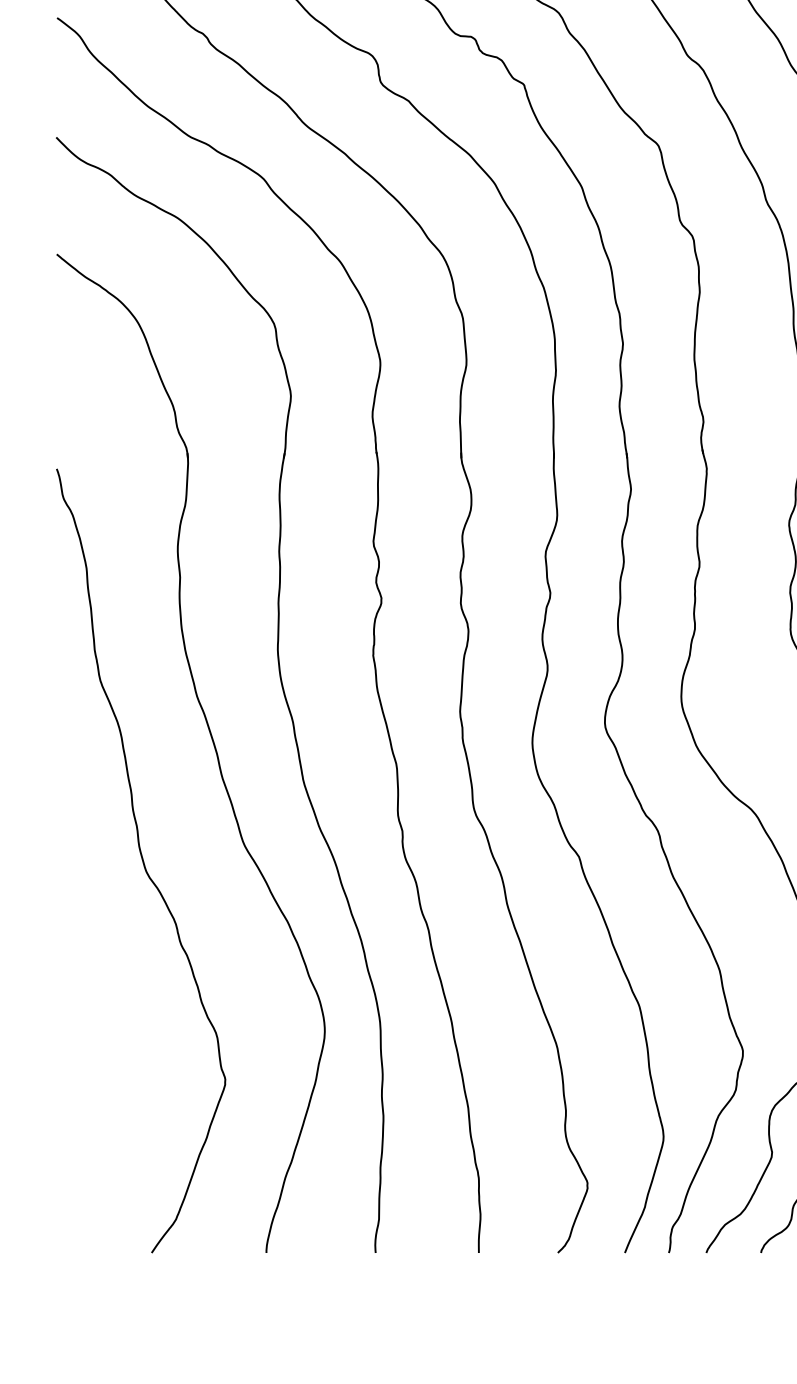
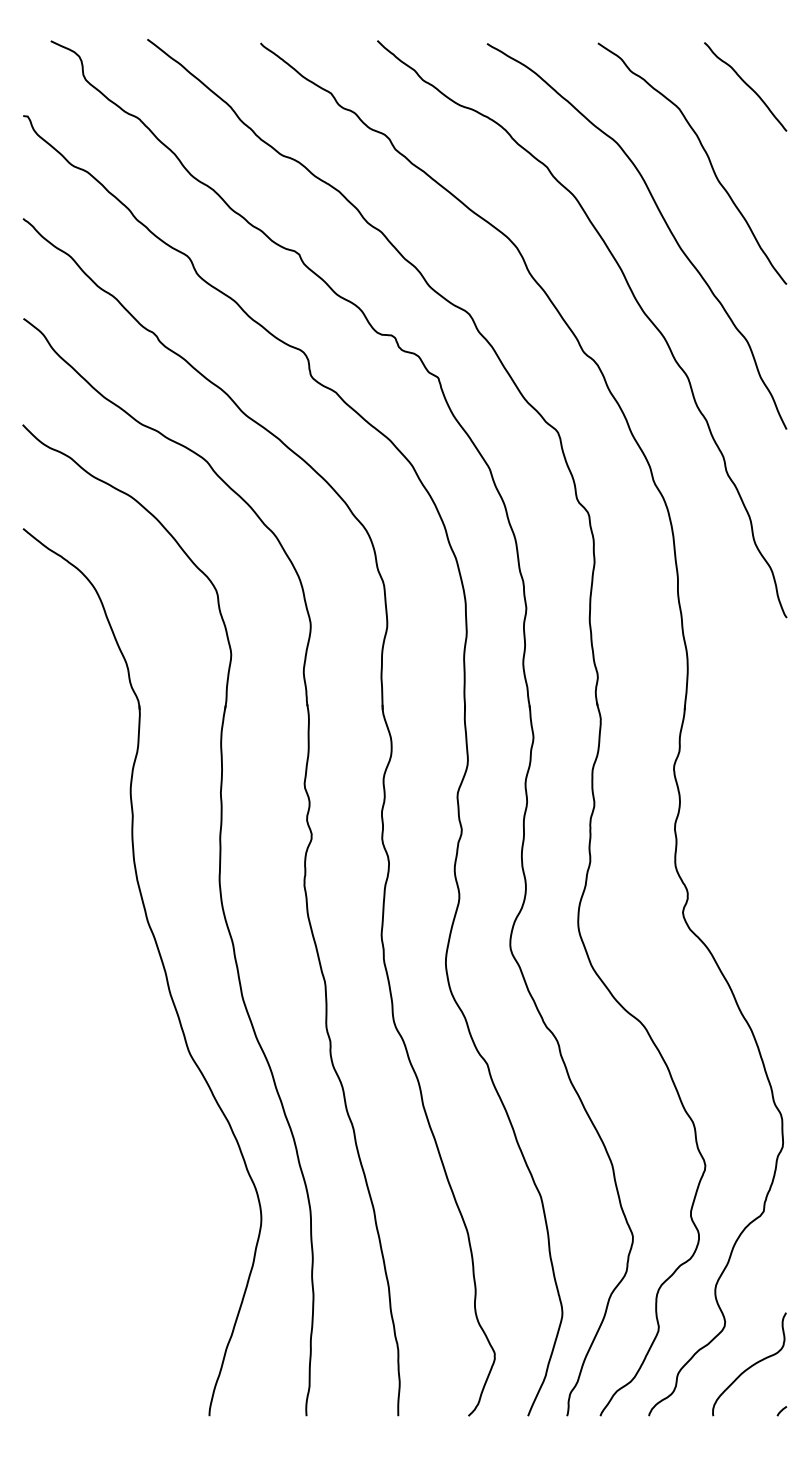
curve: (141, 860) -> (98, 1067), removed

